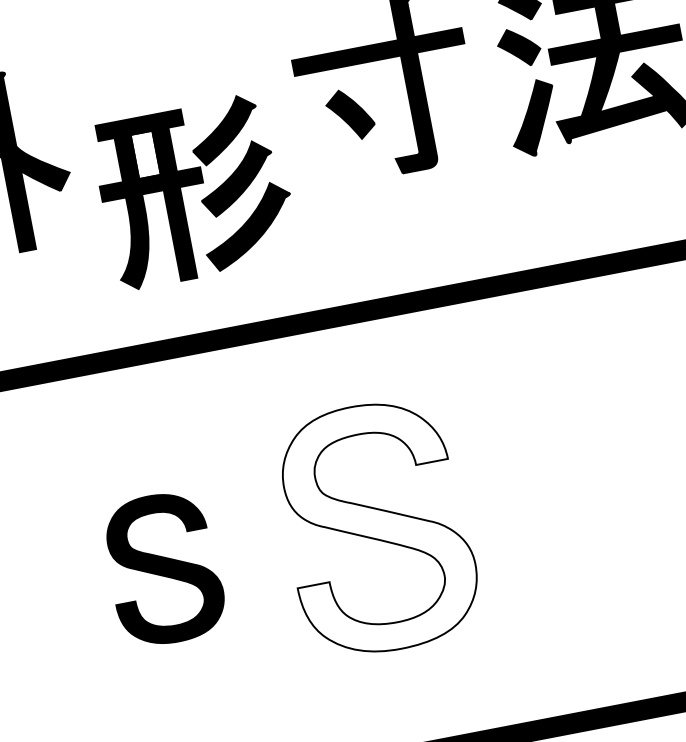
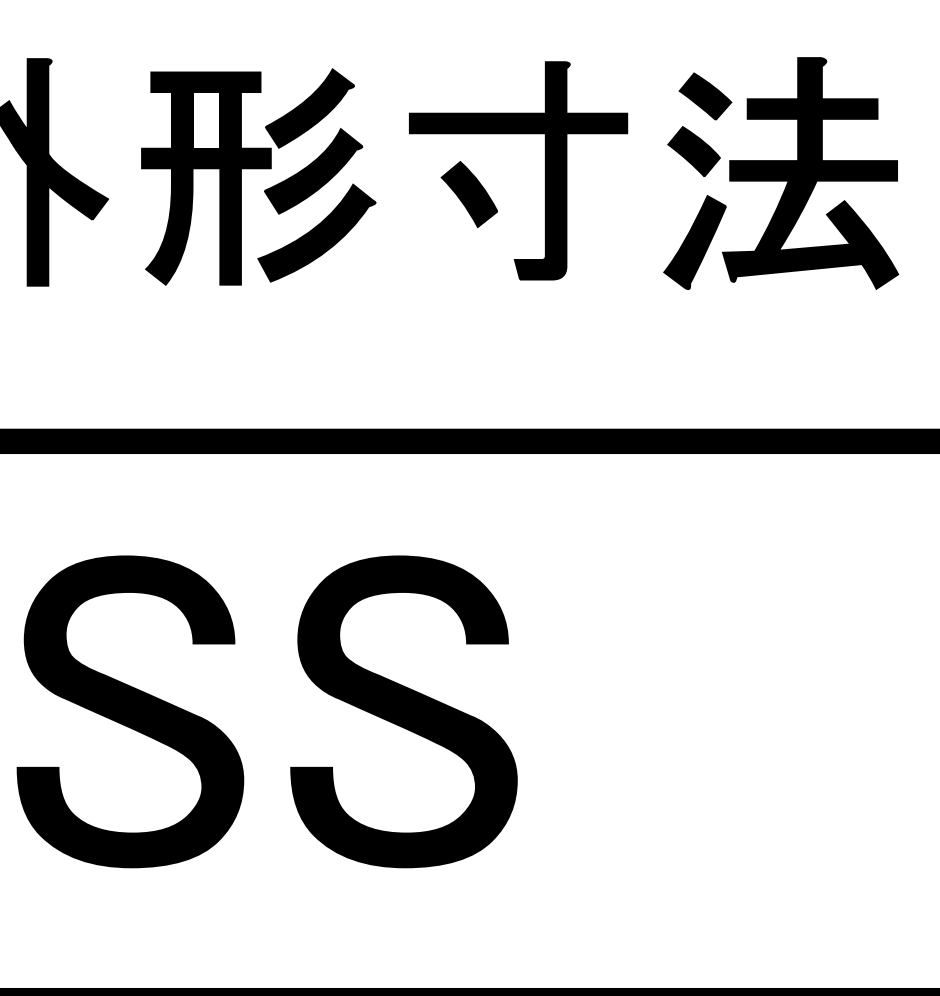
part: (193, 185) -> (258, 169), moved
fill: (376, 527) -> (403, 711), added
part: (164, 568) -> (130, 711), size x1.67

